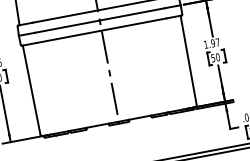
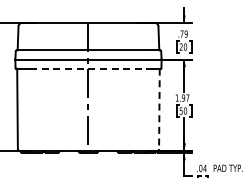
line: (101, 30) -> (88, 68), solid -> dashed
line: (188, 61) -> (159, 109), solid -> dashed

